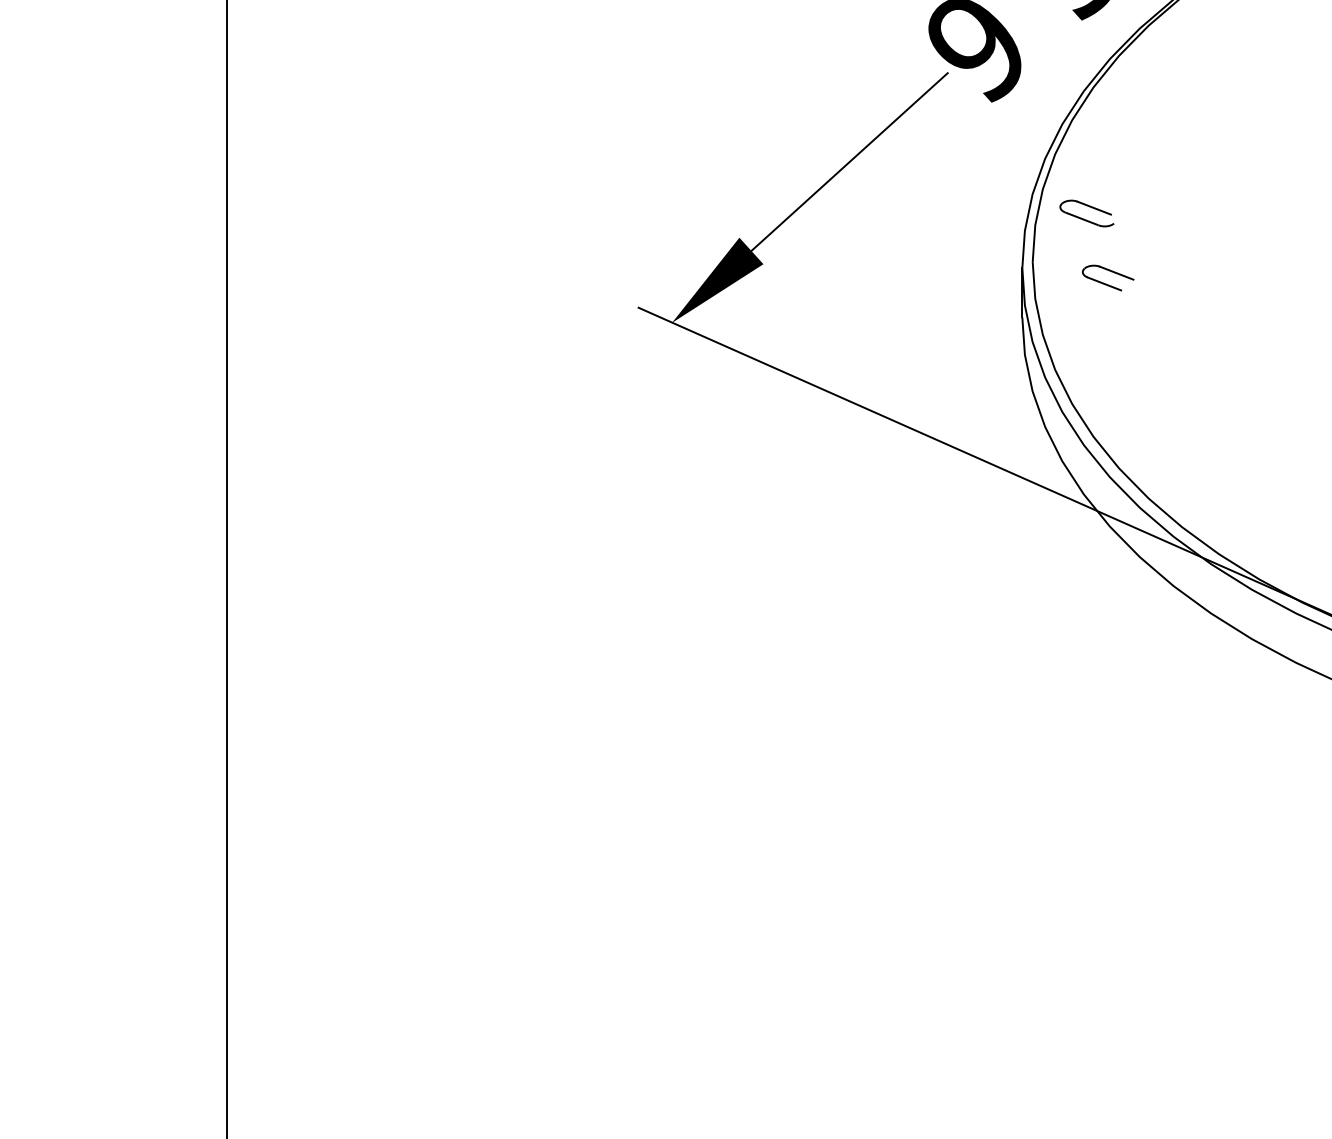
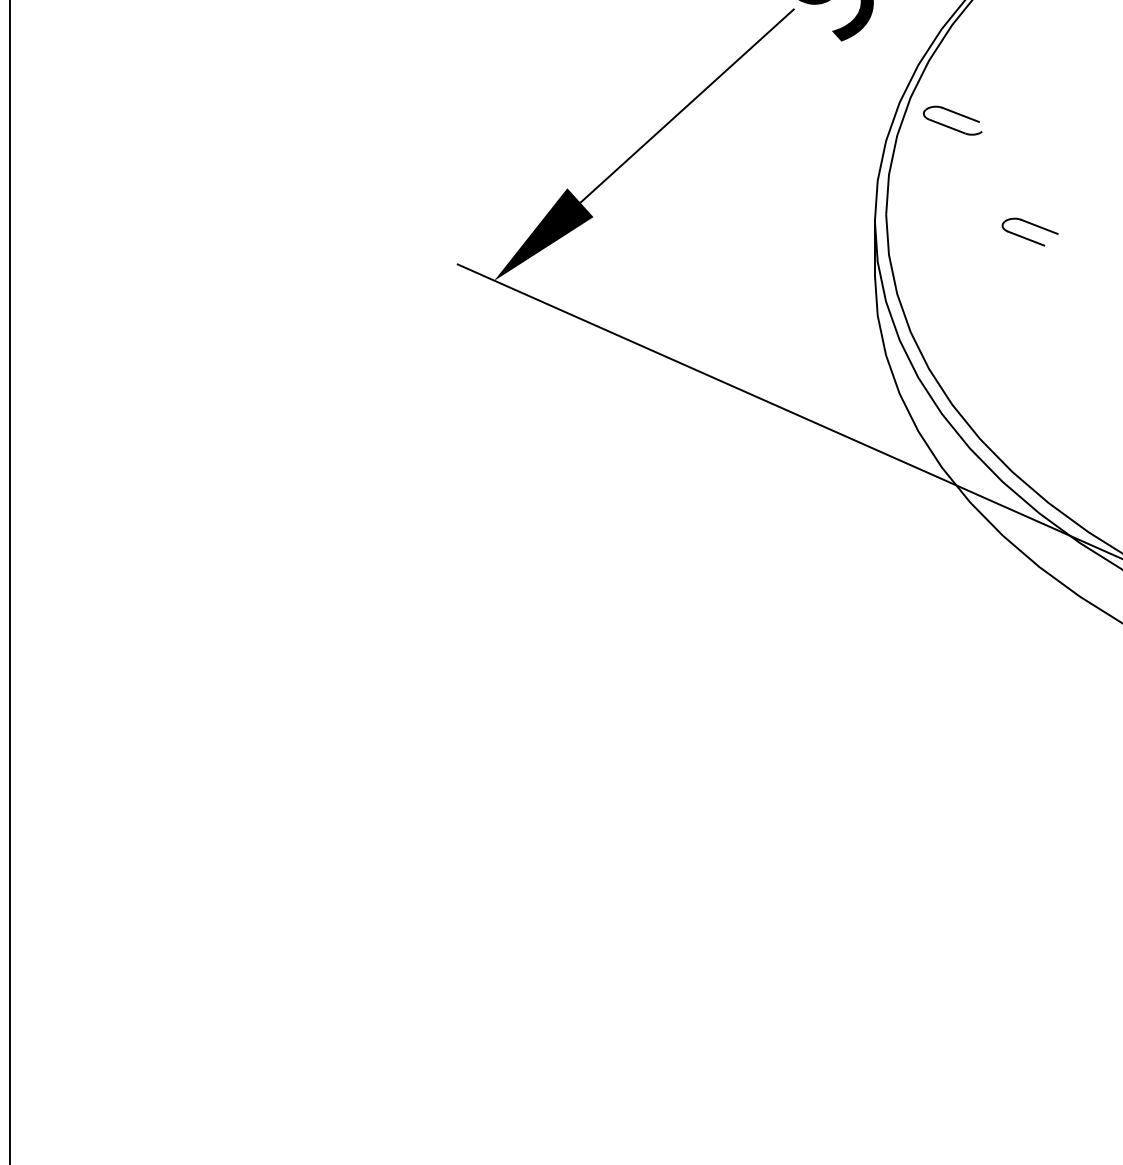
part: (1086, 213) -> (952, 120), moved
part: (1108, 277) -> (1030, 231), moved

